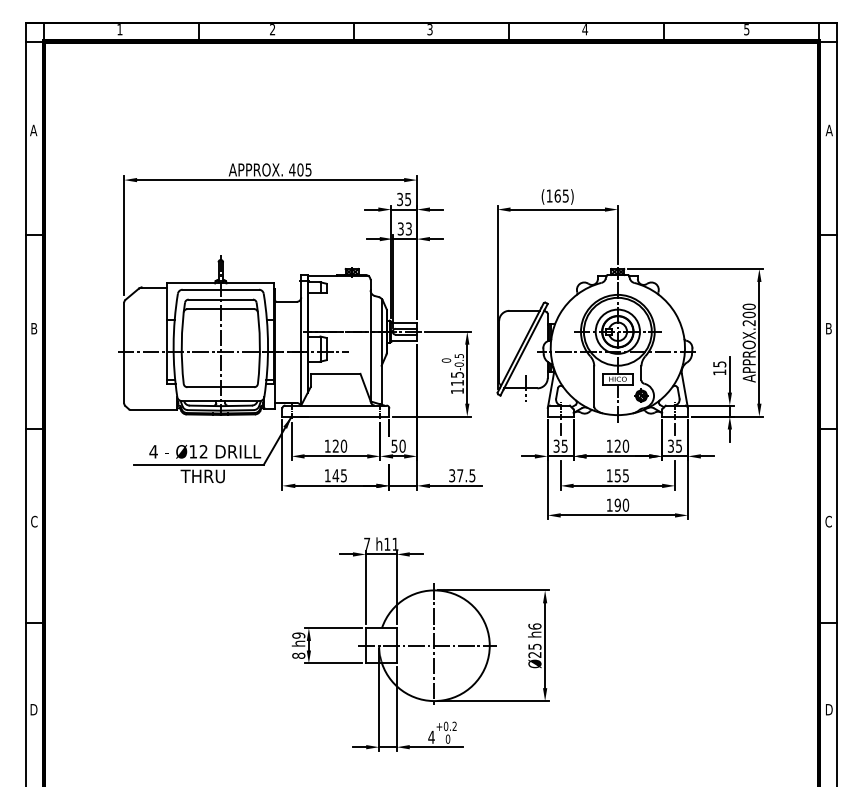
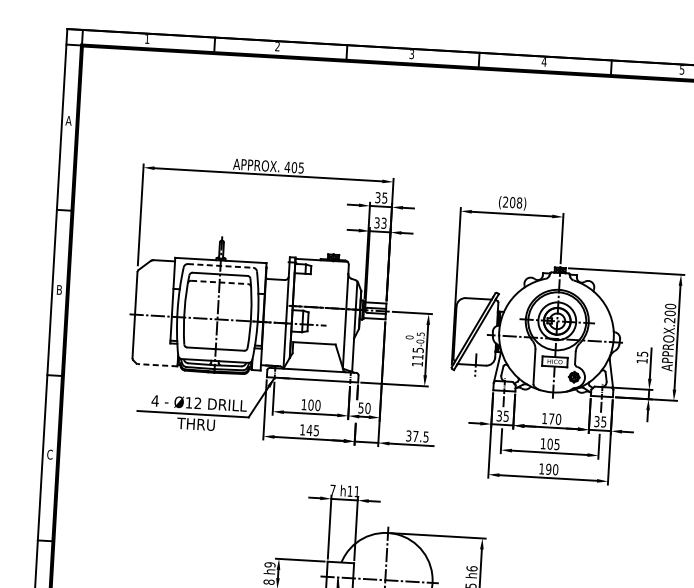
text: (557, 195) -> (512, 202), (165) -> (208)
line: (221, 289) -> (221, 265), solid -> dashed
line: (221, 309) -> (220, 282), solid -> dashed
line: (153, 409) -> (157, 364), solid -> dashed
text: (335, 445) -> (310, 404), 120 -> 100
text: (617, 445) -> (551, 418), 120 -> 170
text: (617, 475) -> (549, 443), 155 -> 105

